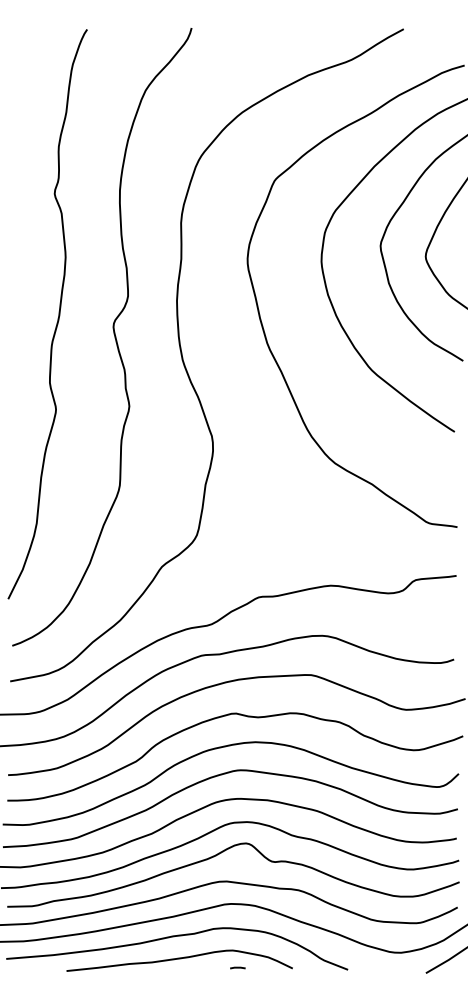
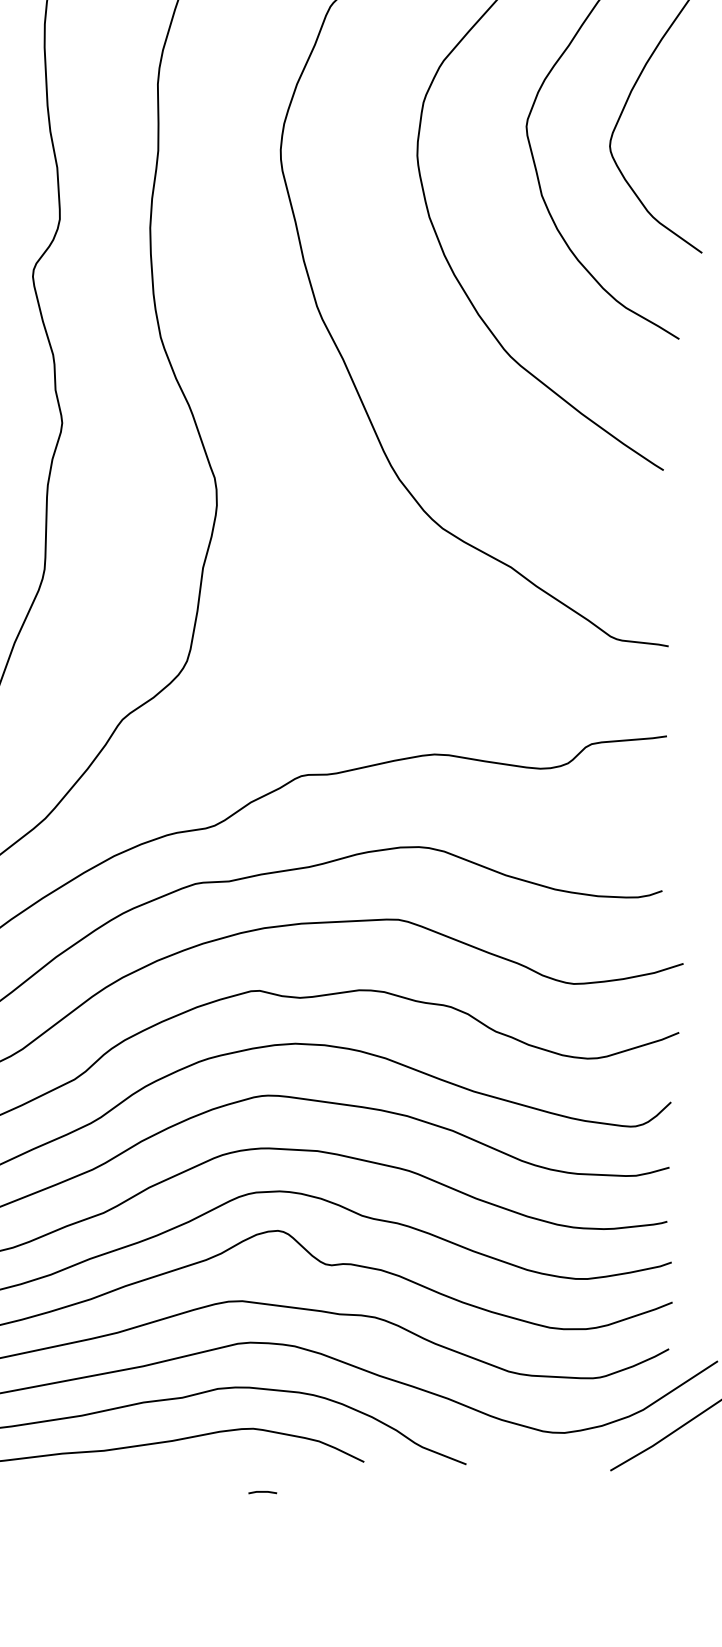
line: (237, 967) -> (262, 1491), moved

